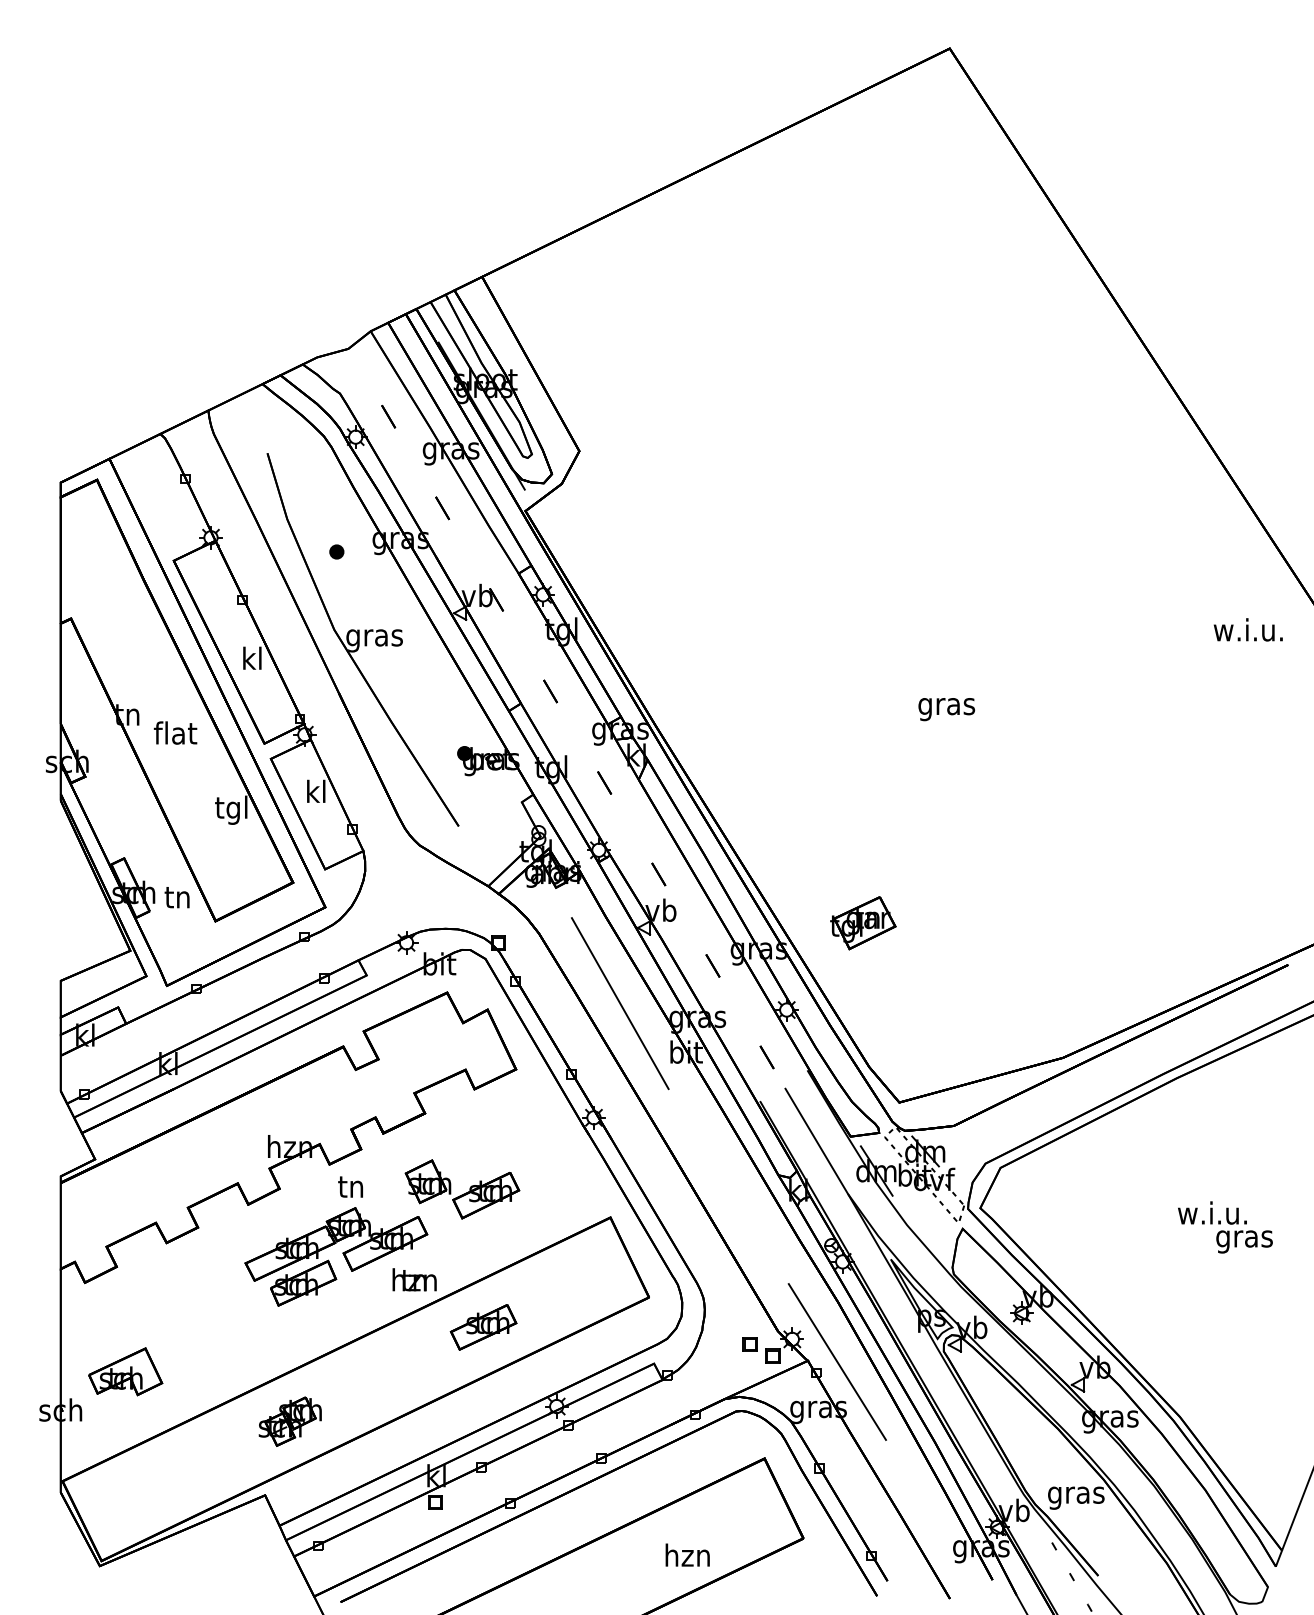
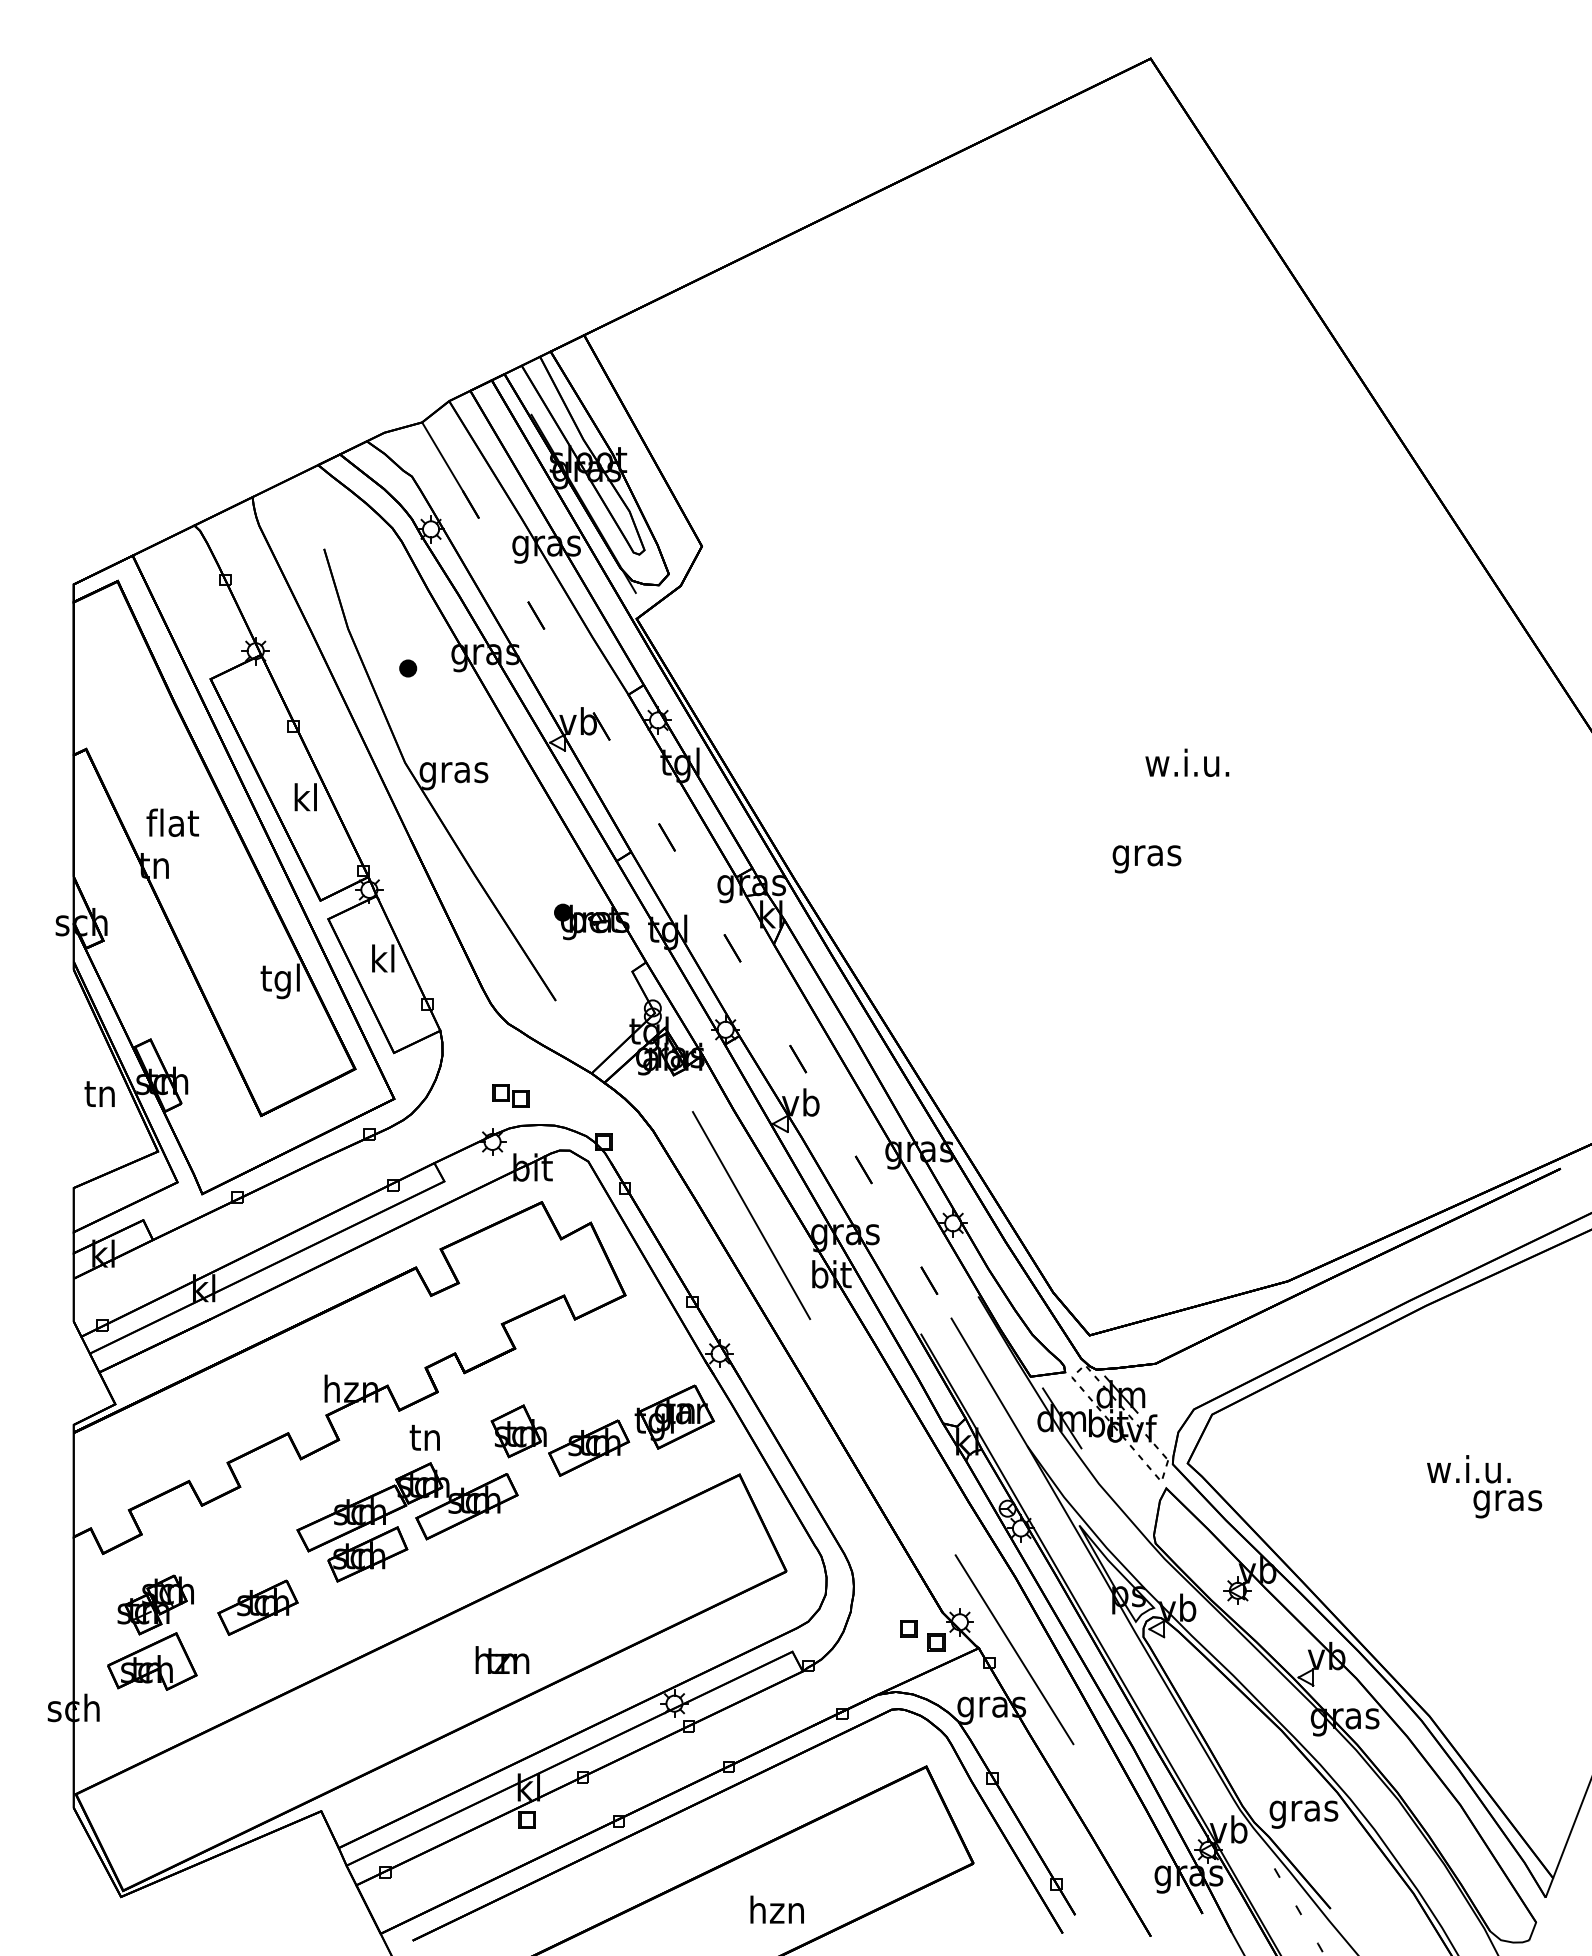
line: (365, 377) -> (442, 456), added
text: (1248, 629) -> (1187, 762), moved
text: (175, 732) -> (172, 822), moved
text: (176, 897) -> (99, 1093), moved
part: (421, 904) -> (510, 1095), added
part: (862, 922) -> (674, 1416), moved
text: (414, 1279) -> (502, 1659), moved
part: (483, 1327) -> (257, 1607), moved
part: (290, 1421) -> (155, 1604), moved
text: (687, 1554) -> (776, 1909), moved

